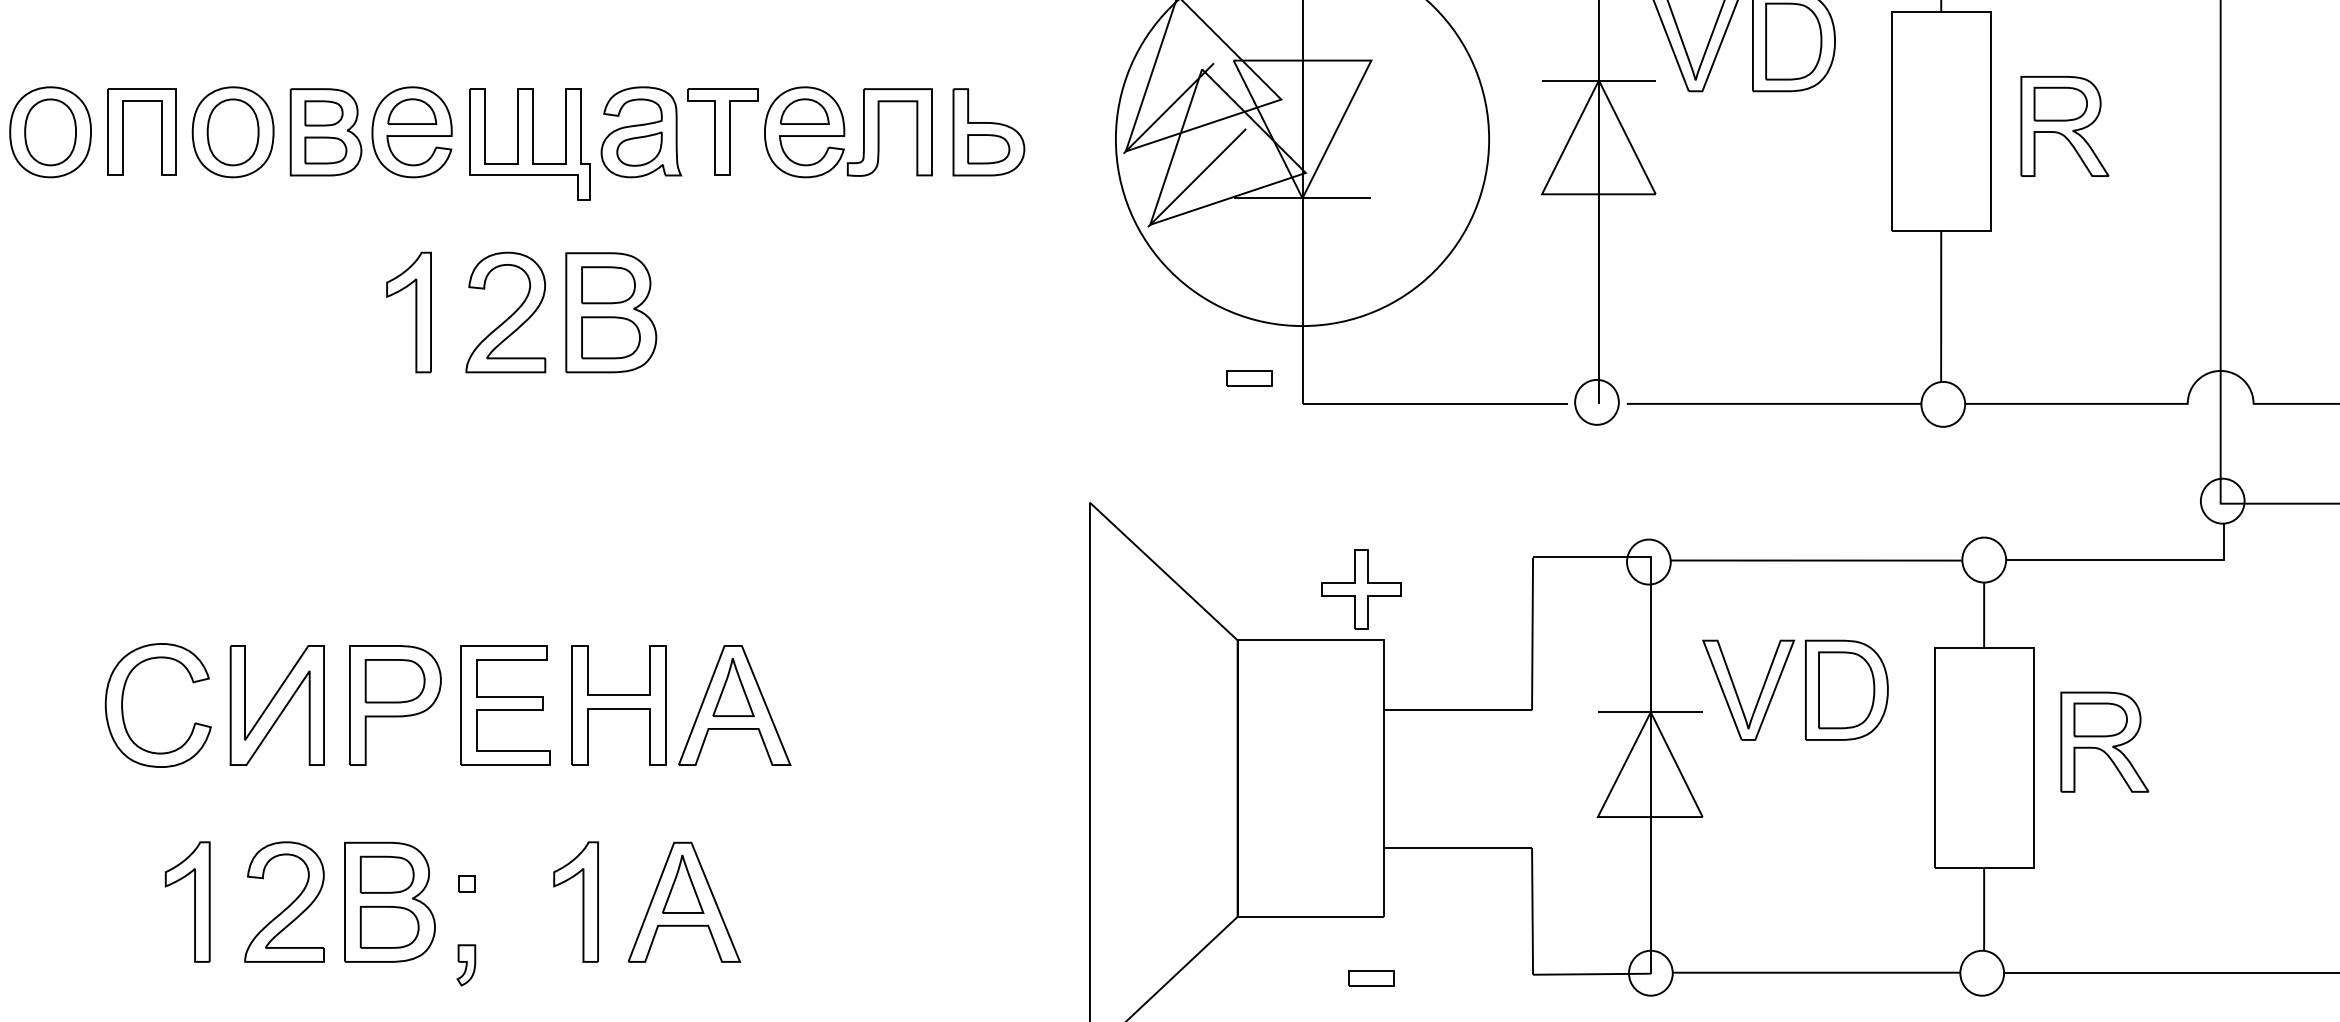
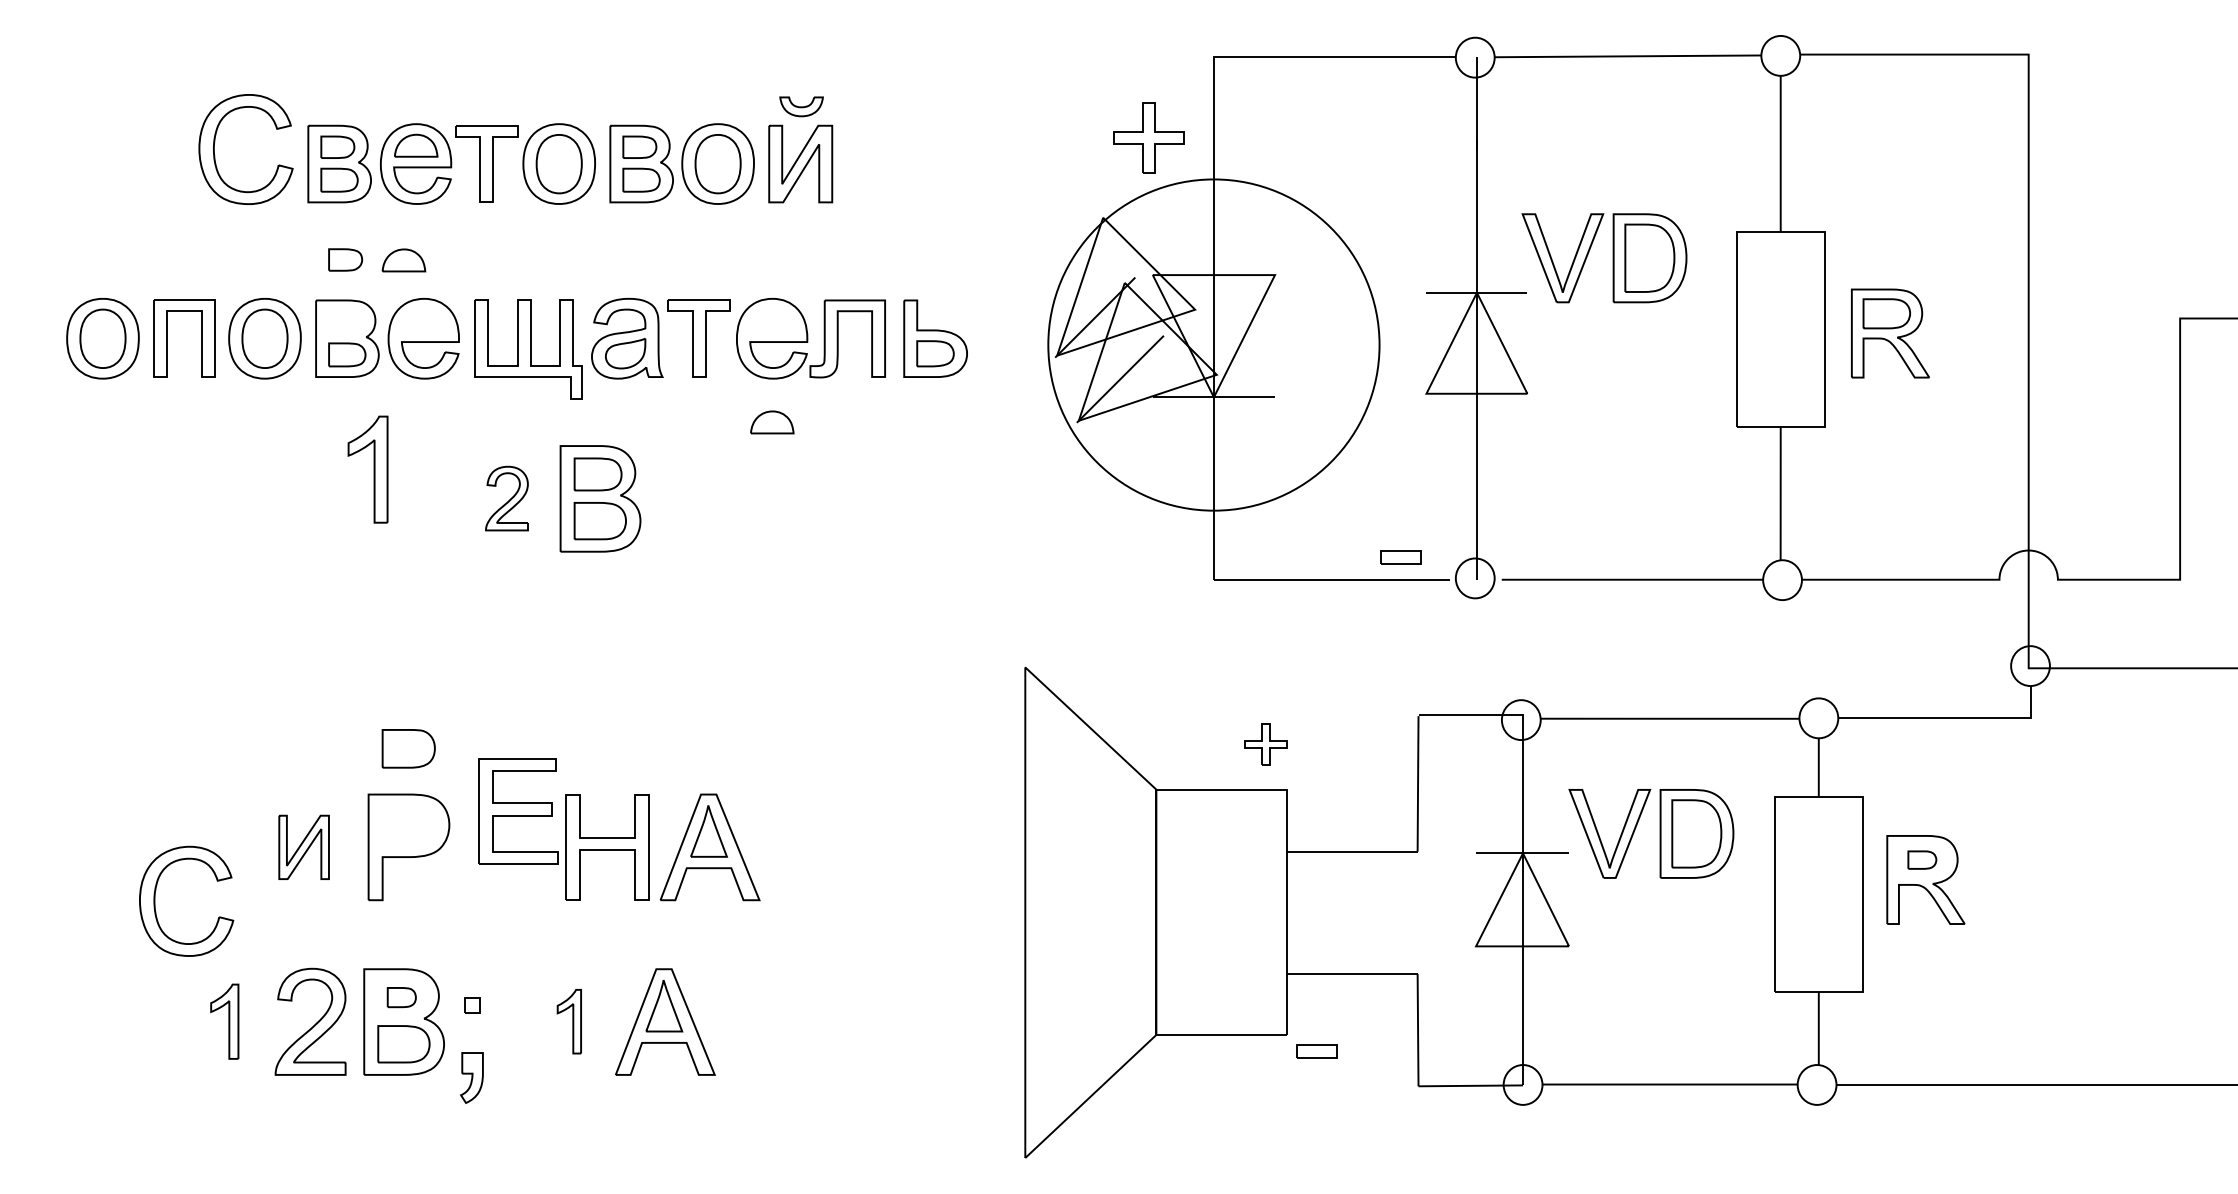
part: (411, 111) -> (403, 260), moved
part: (805, 111) -> (772, 422), moved
part: (323, 112) -> (345, 259), moved
part: (408, 312) -> (367, 469), moved
part: (505, 312) -> (506, 498), size x0.6
part: (1249, 378) -> (1400, 557), moved
part: (1360, 589) -> (1265, 744), size x0.6
part: (394, 680) -> (408, 748), moved
part: (123, 704) -> (155, 900), moved
part: (276, 705) -> (303, 847), size x0.6
part: (505, 705) -> (518, 811), moved
part: (2100, 719) -> (1922, 859), size x0.6
part: (386, 874) -> (401, 997), size x0.6
part: (187, 901) -> (224, 1021), size x0.7
part: (576, 901) -> (569, 1021), size x0.6
part: (465, 964) -> (471, 1077), size x1.4
part: (1370, 978) -> (1316, 1051), moved

